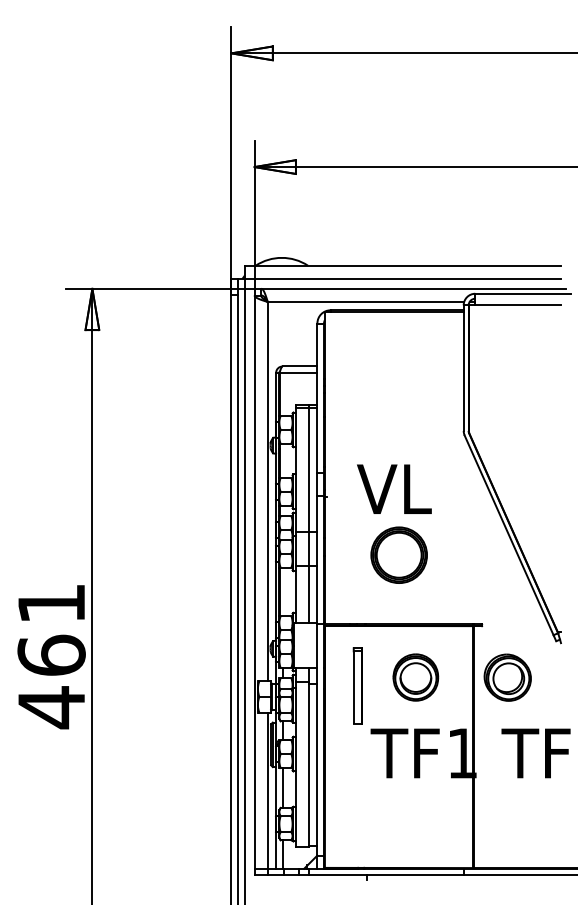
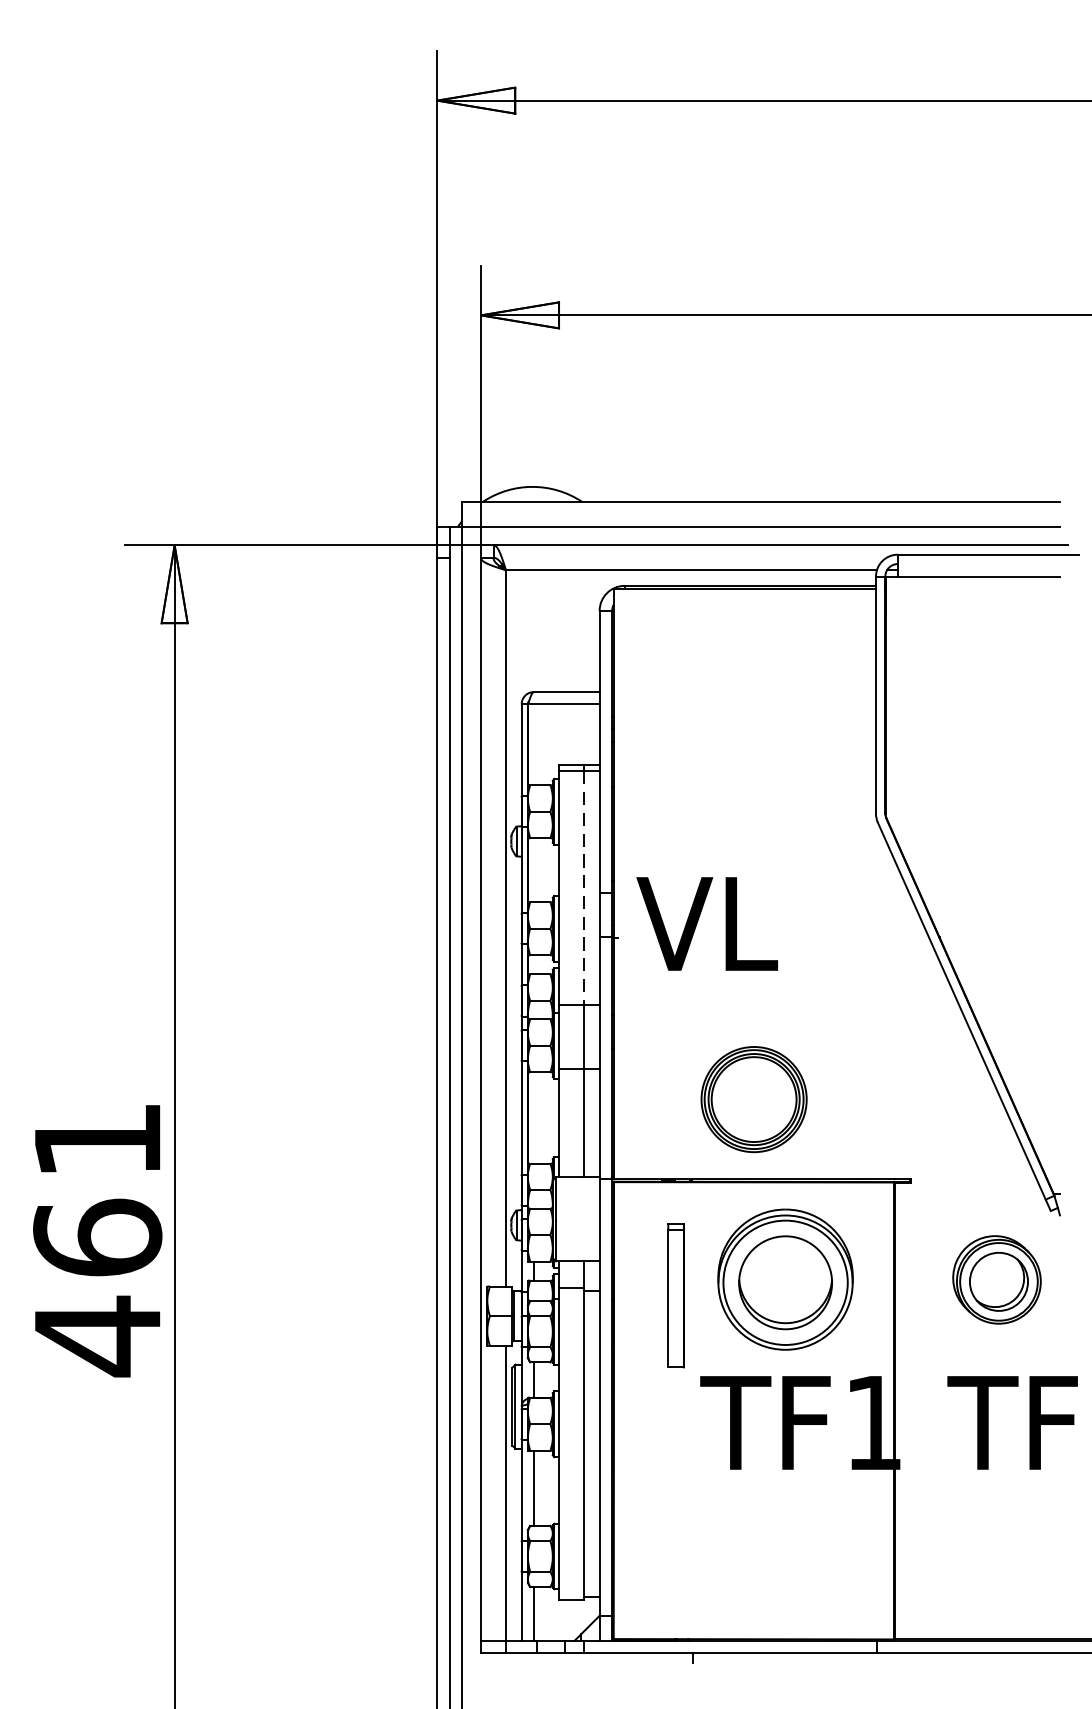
line: (309, 470) -> (584, 888), solid -> dashed
text: (394, 488) -> (707, 922), moved
part: (398, 554) -> (752, 1098), moved
part: (415, 677) -> (784, 1279), size x1.6
part: (507, 677) -> (996, 1279), moved

